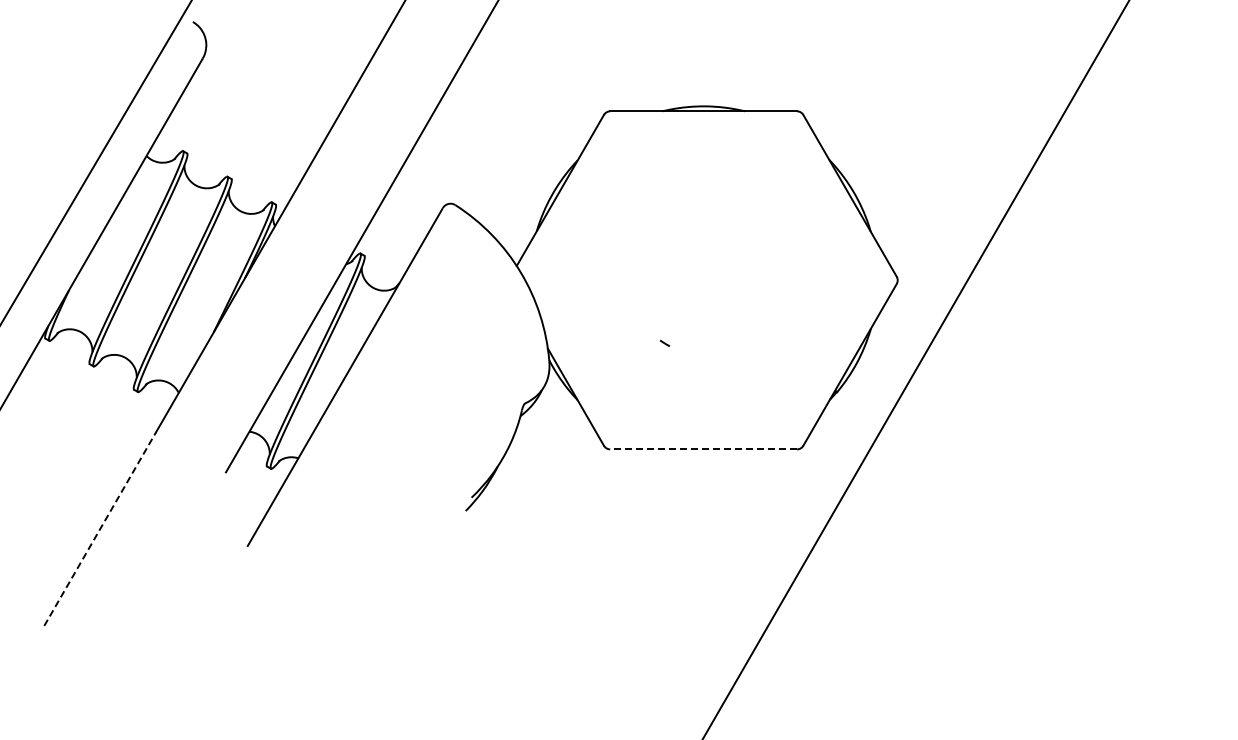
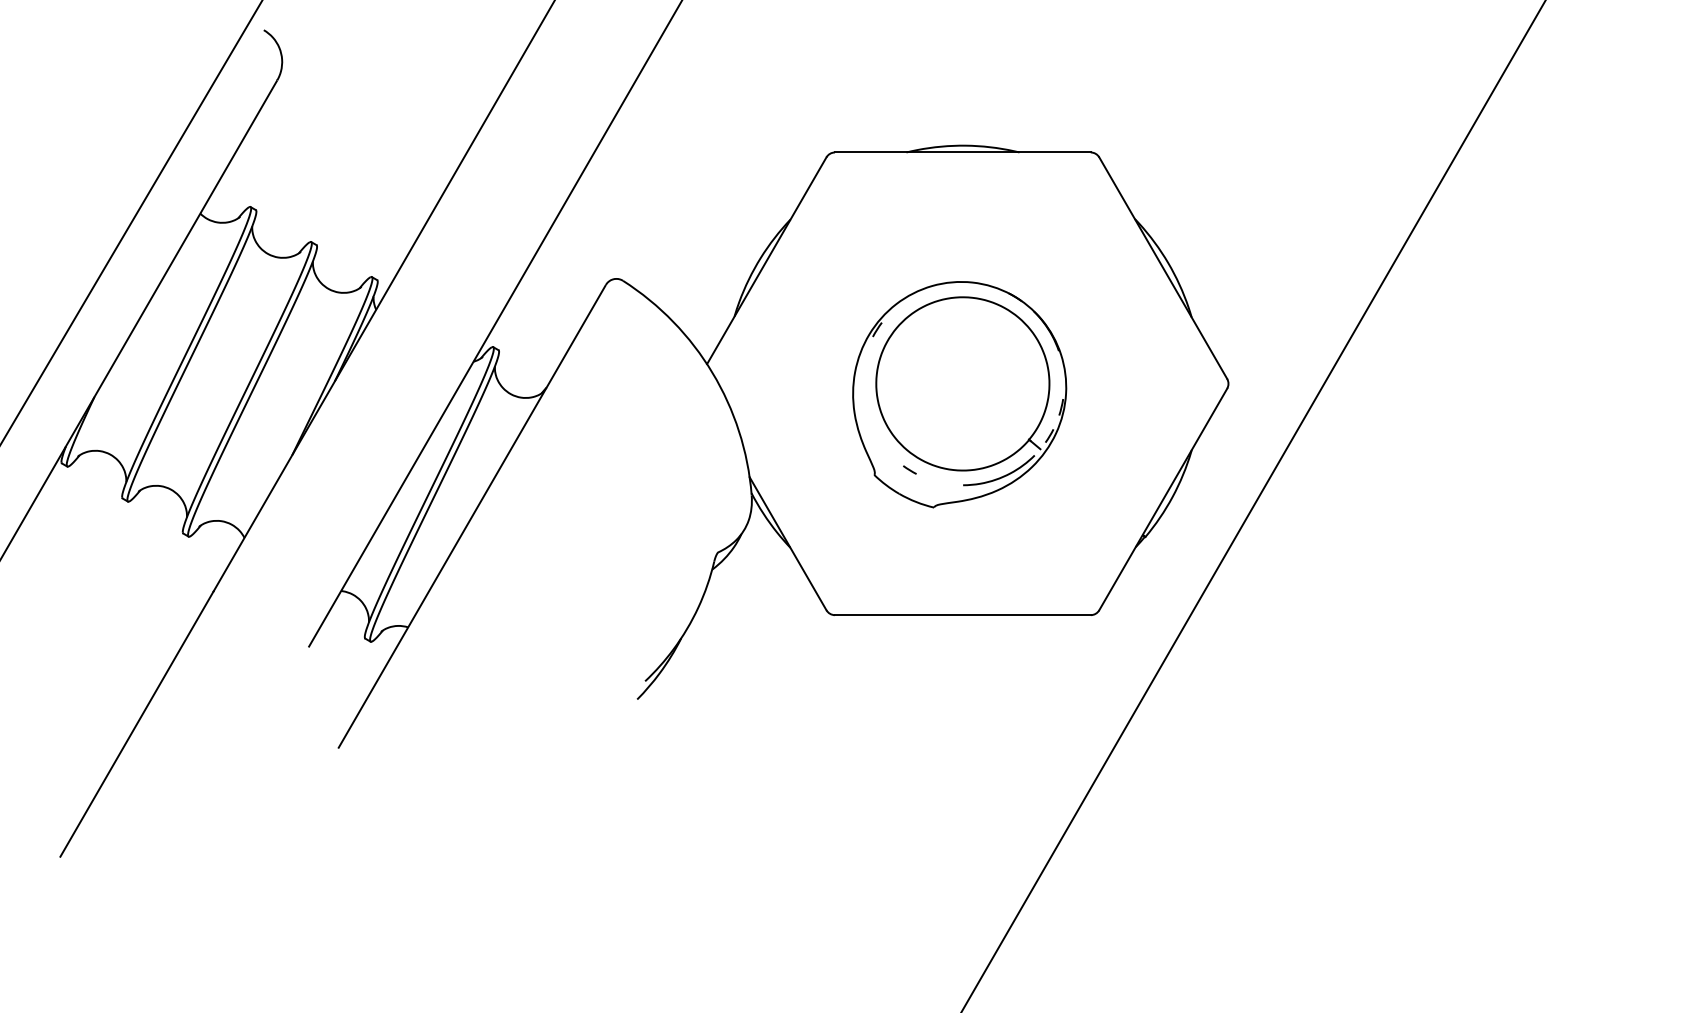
part: (701, 288) -> (959, 394), added
line: (703, 449) -> (962, 615), dashed -> solid
line: (100, 529) -> (137, 724), dashed -> solid

